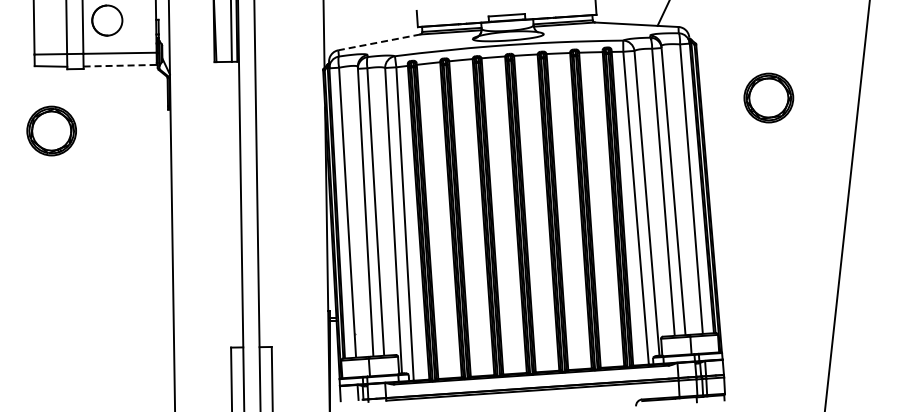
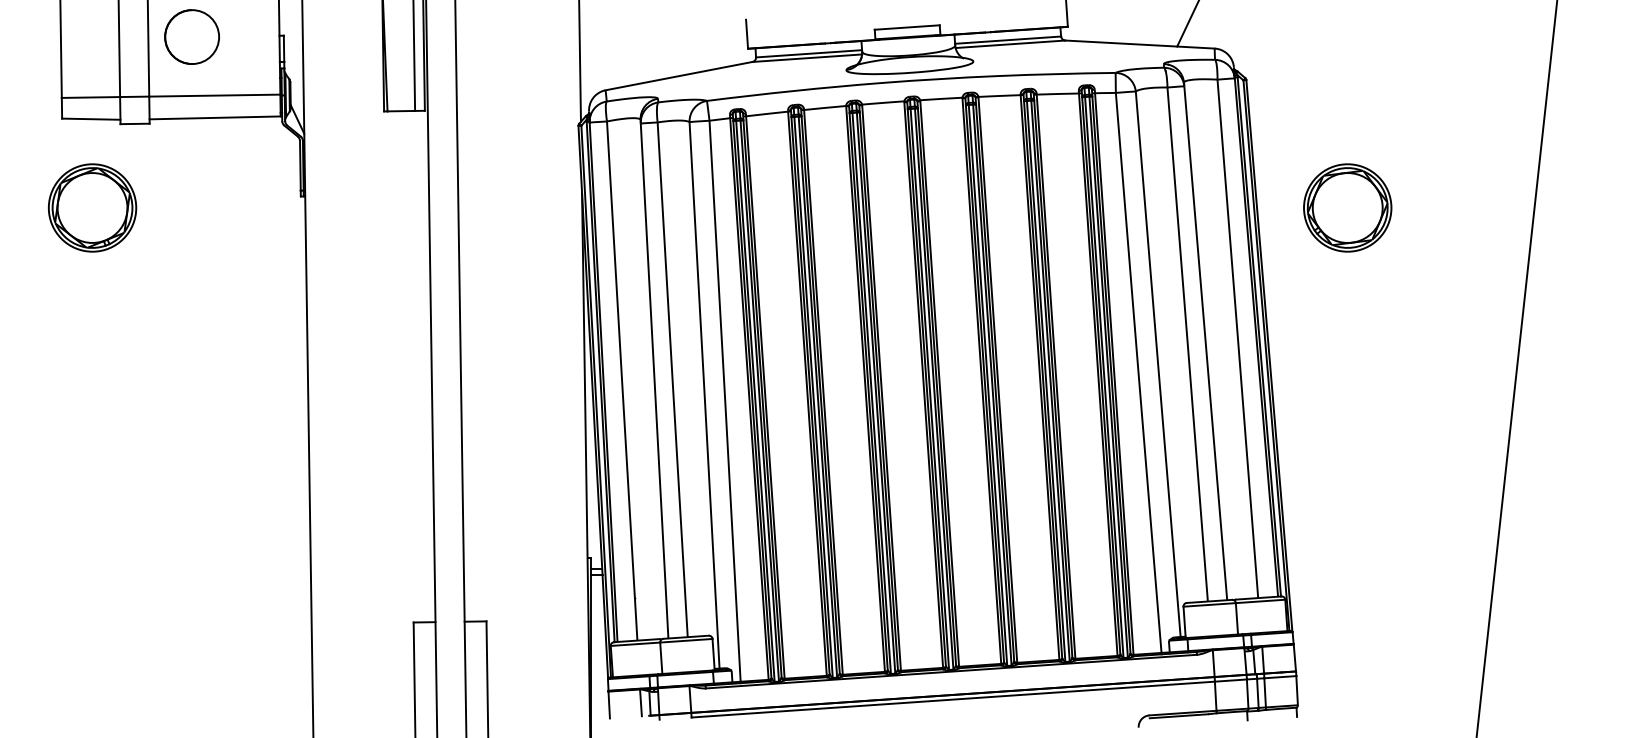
line: (379, 42) -> (679, 76), dashed -> solid
line: (120, 65) -> (215, 117), dashed -> solid
part: (768, 97) -> (1347, 206), moved
part: (51, 130) -> (92, 206), moved

